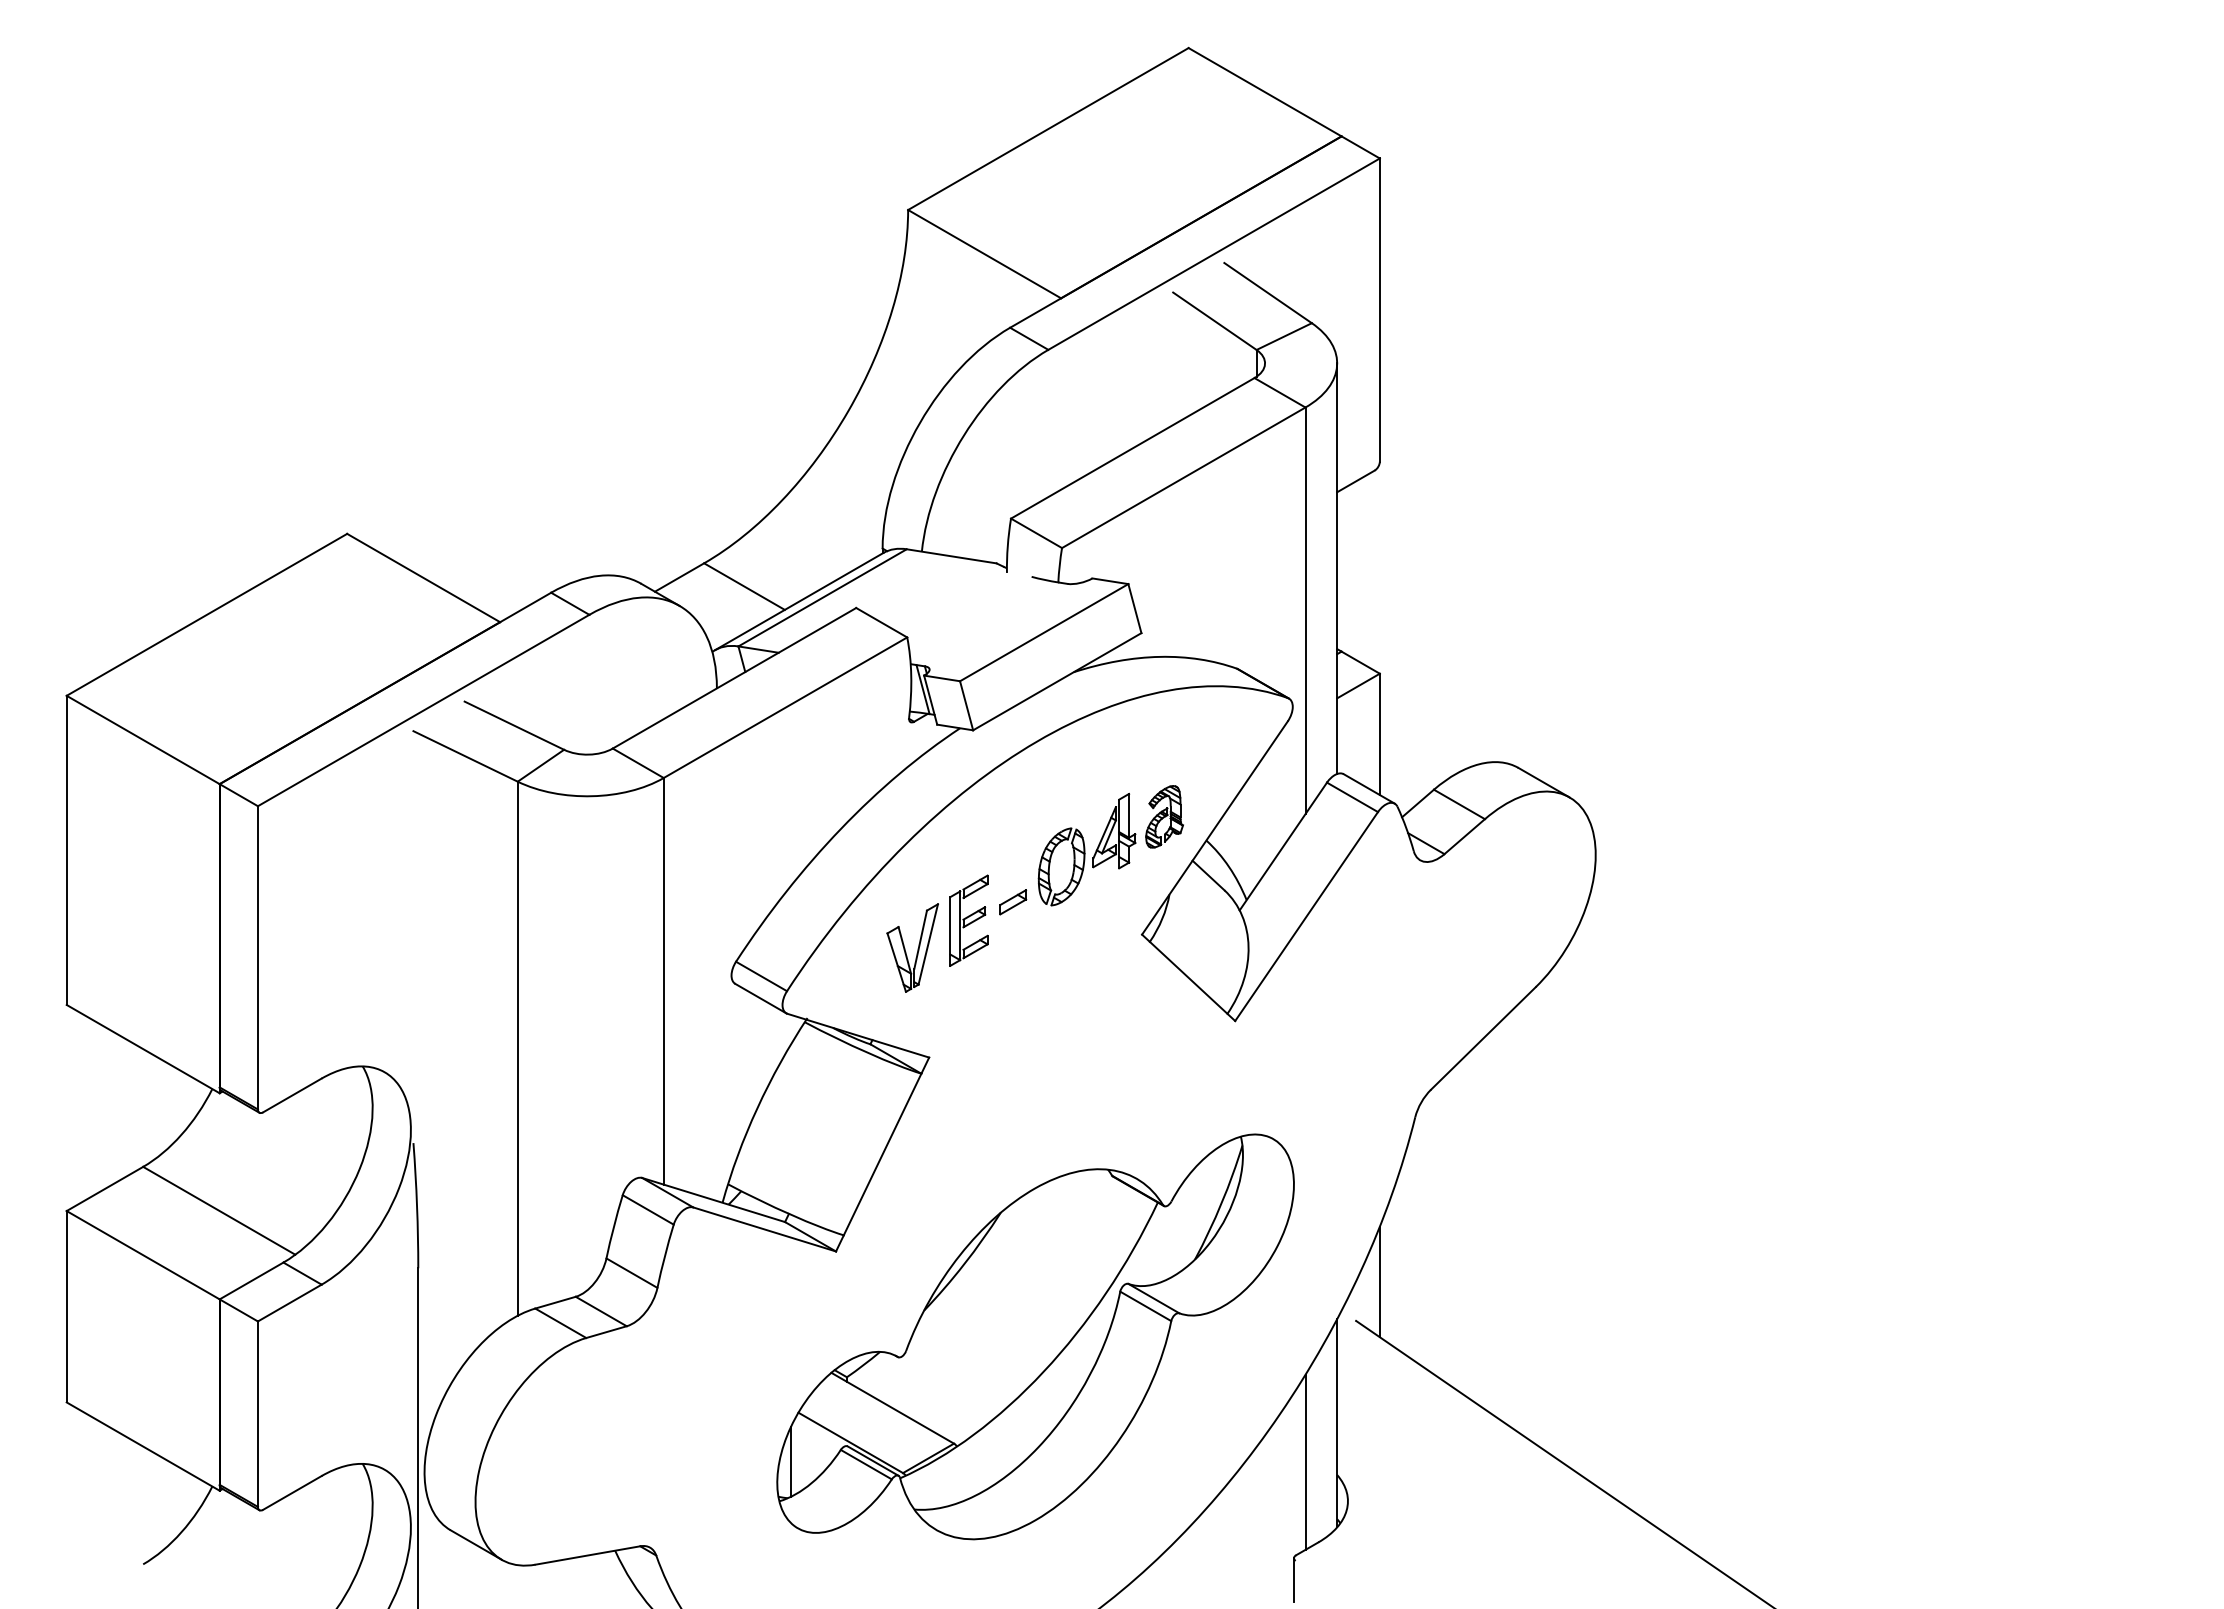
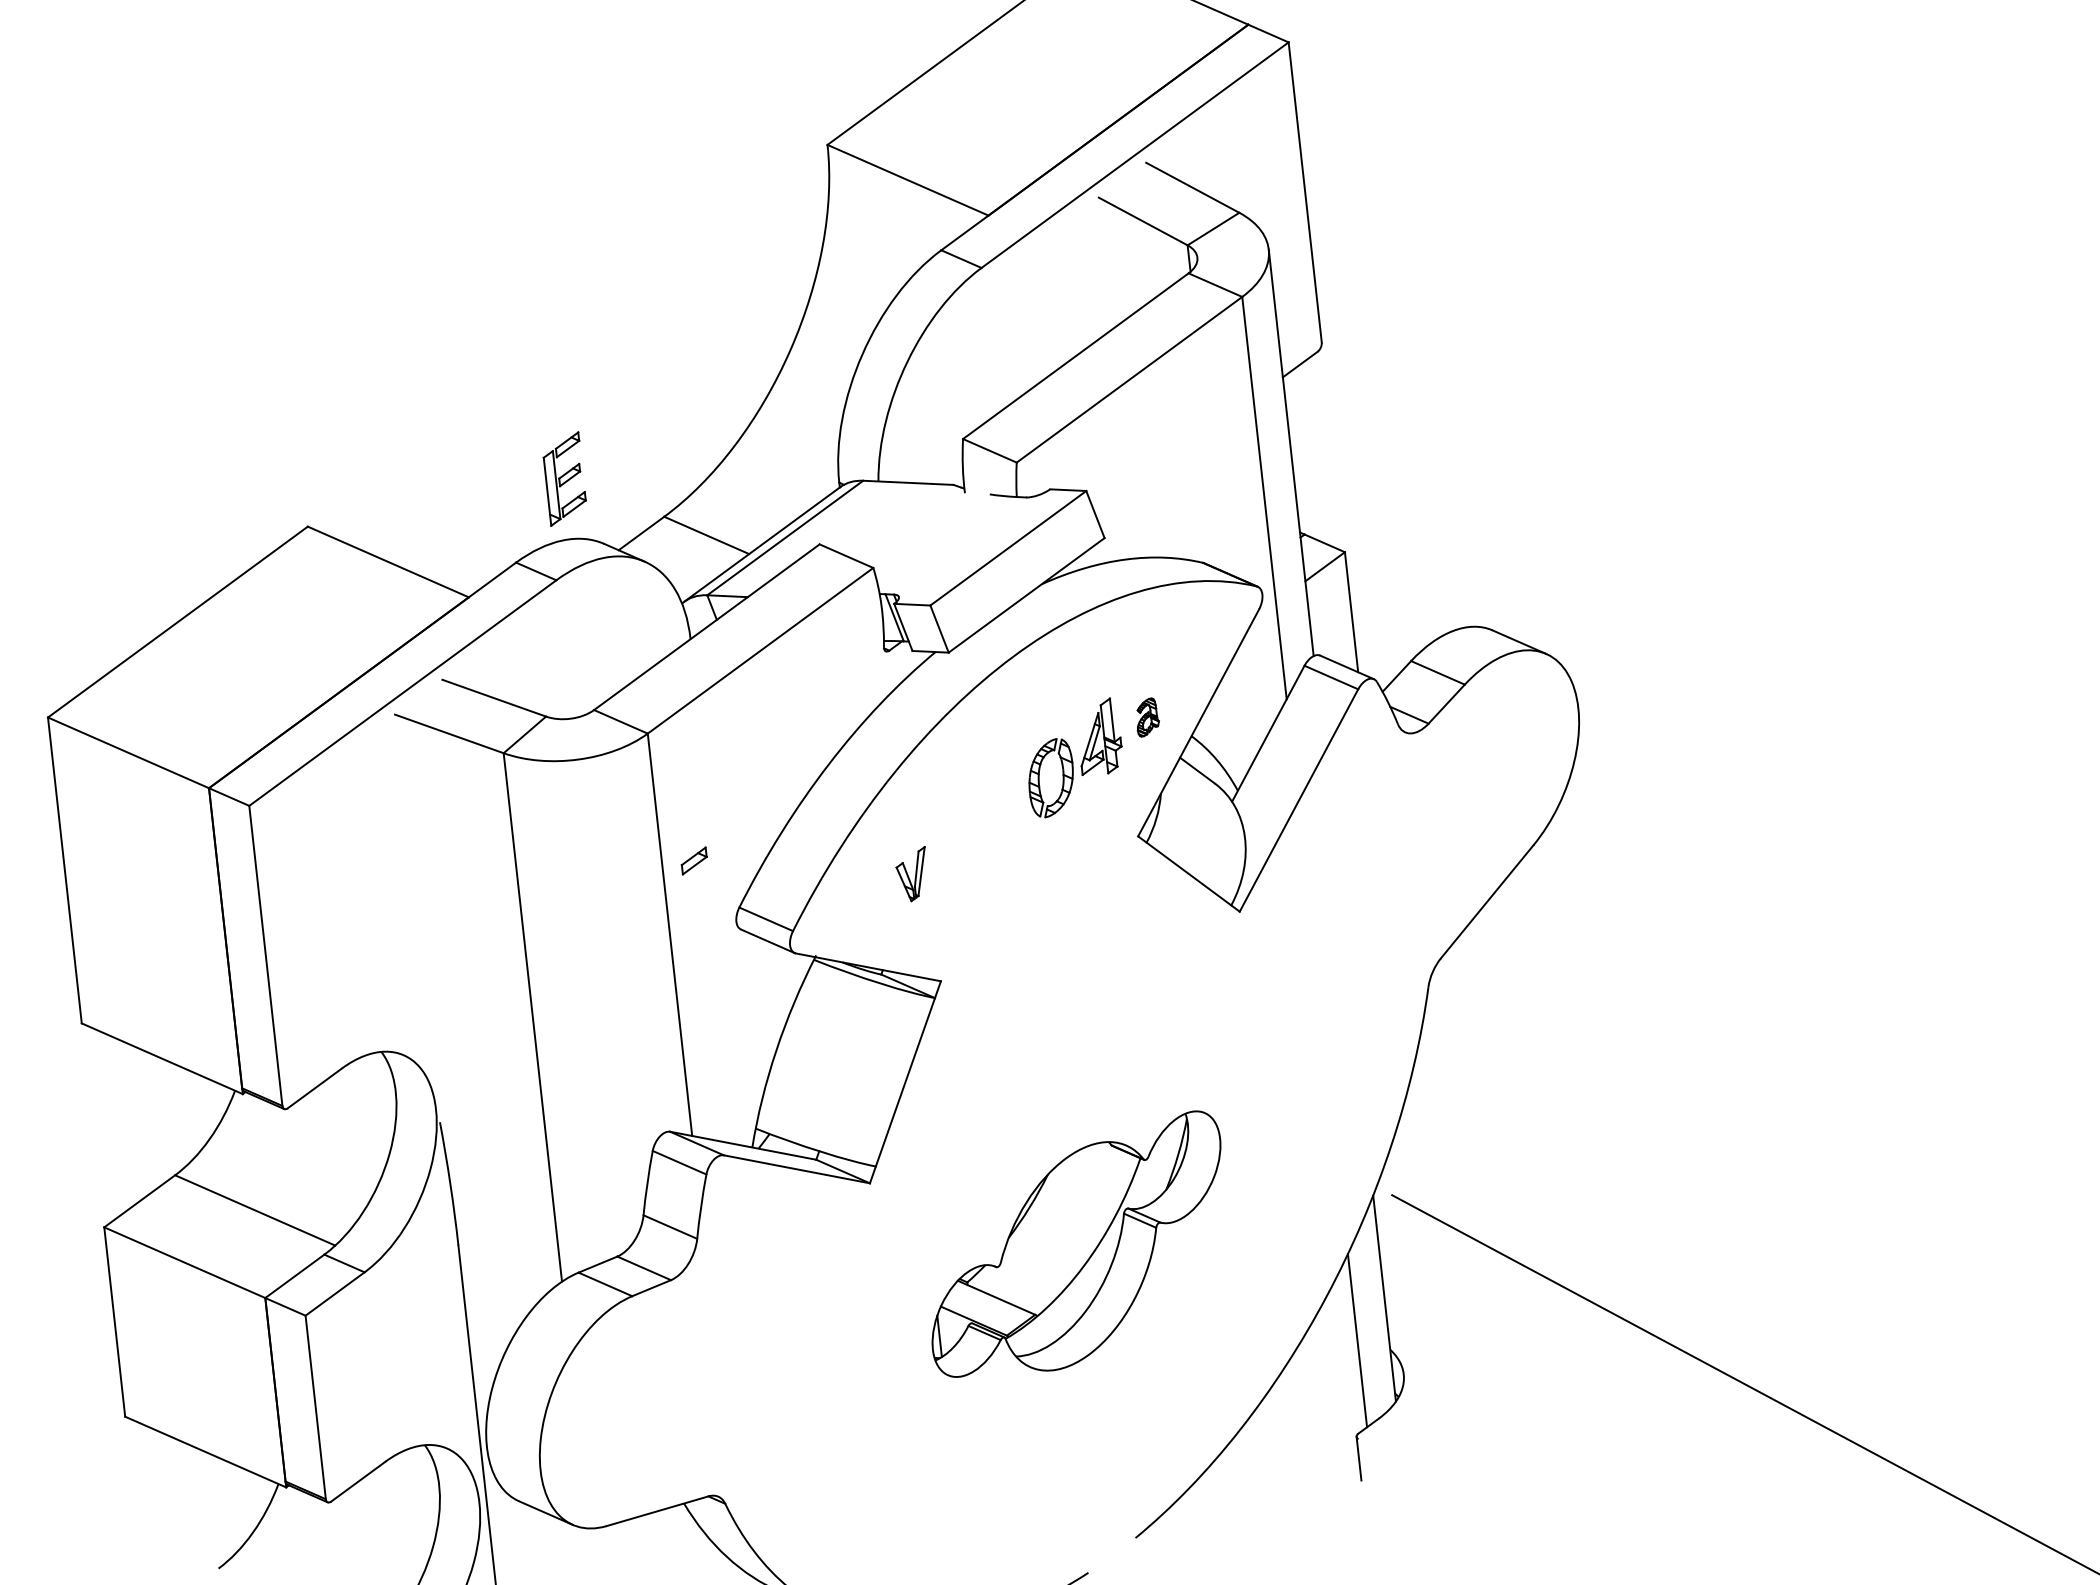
part: (1164, 816) -> (1147, 717), size x0.6
part: (1013, 902) -> (694, 861), moved
part: (968, 920) -> (564, 478), moved
part: (912, 947) -> (912, 874), size x0.6
line: (1379, 1281) -> (1410, 1153), removed
part: (1035, 1336) -> (1076, 1245), size x0.6

